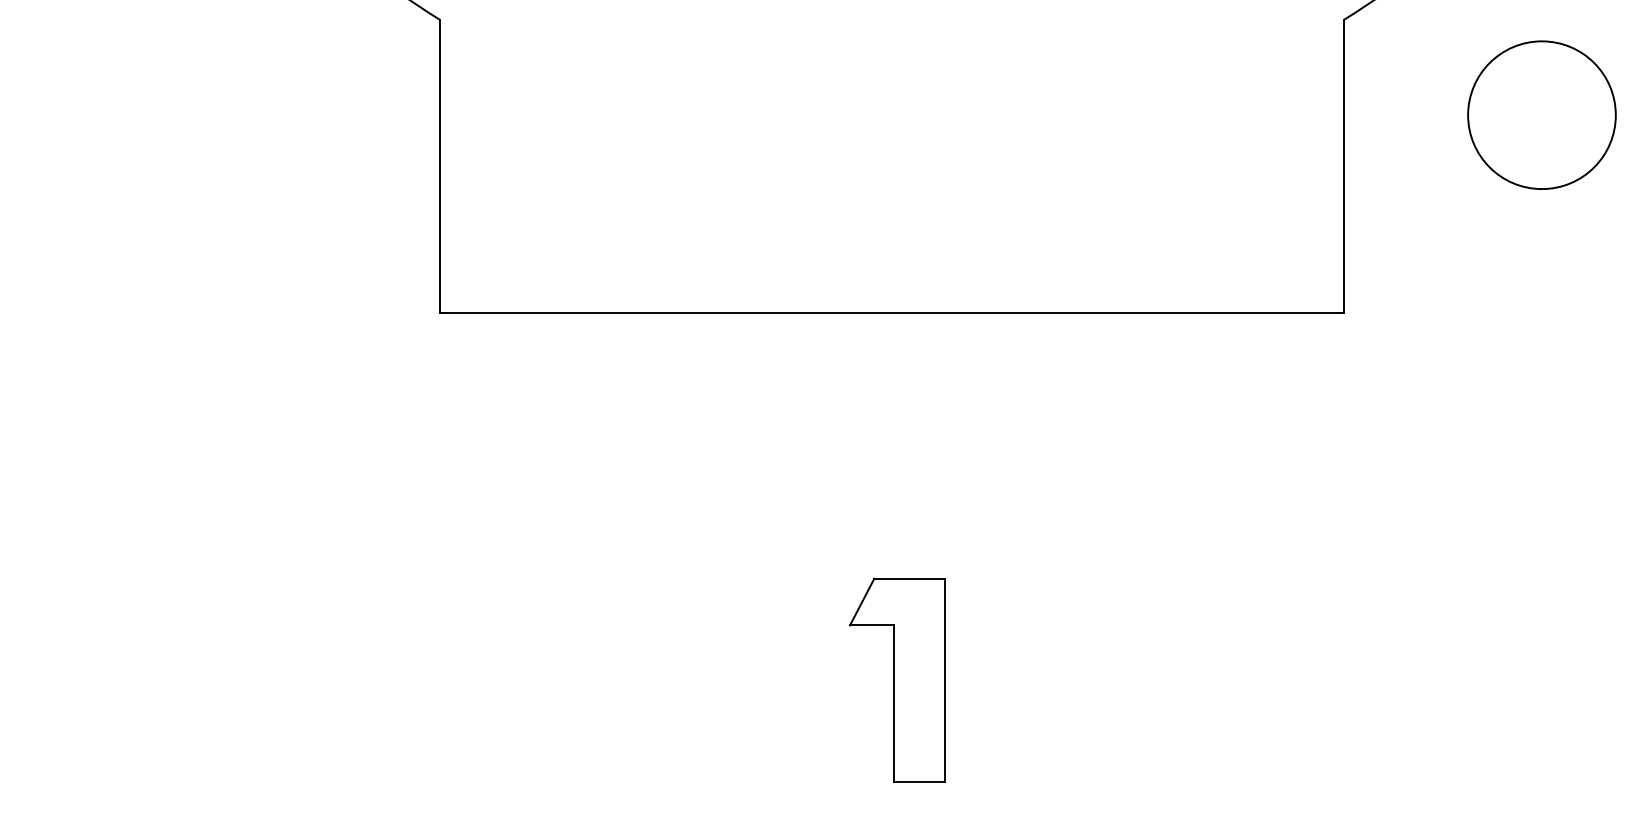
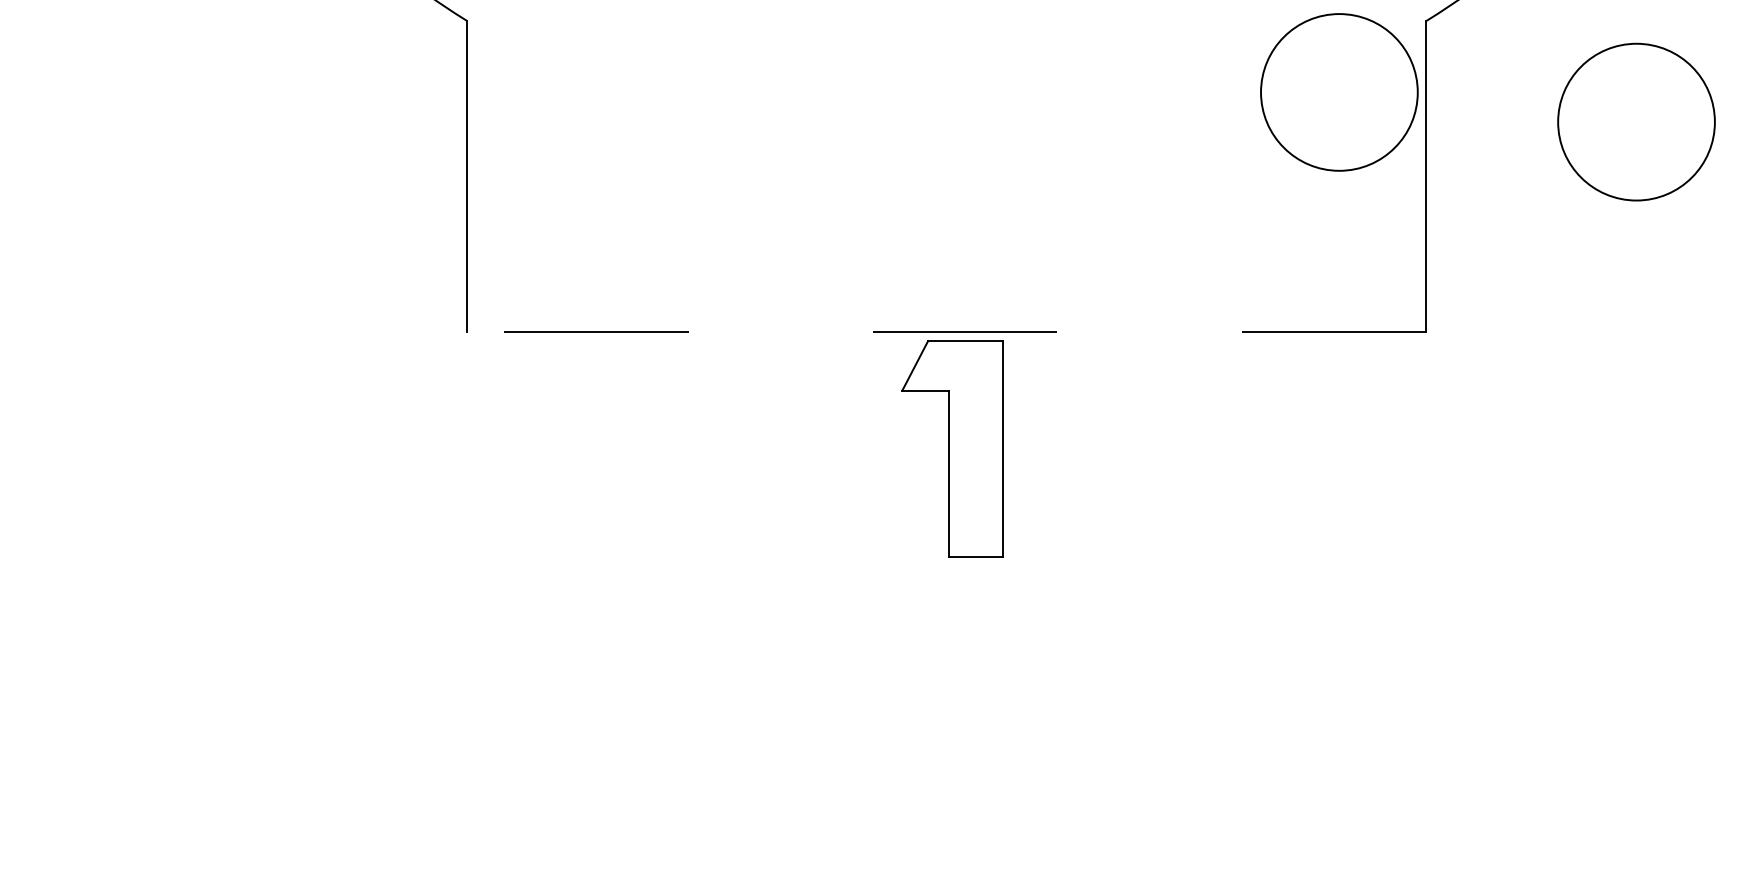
circle: (1261, 86) -> (1338, 91), added
line: (892, 313) -> (947, 332), solid -> dashed
part: (897, 679) -> (952, 448), moved

